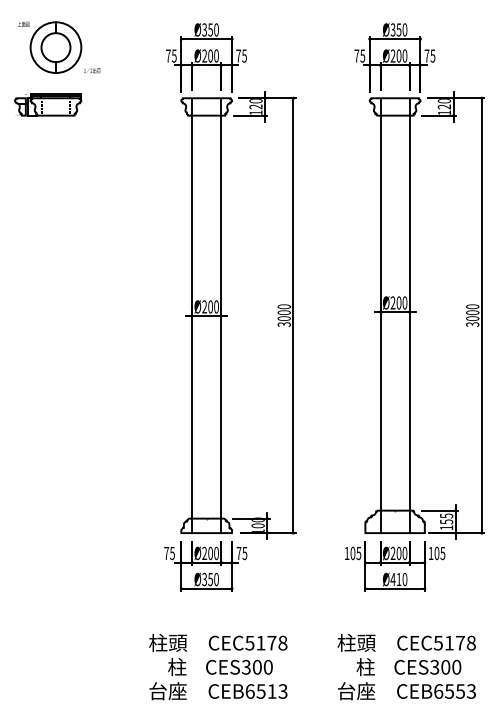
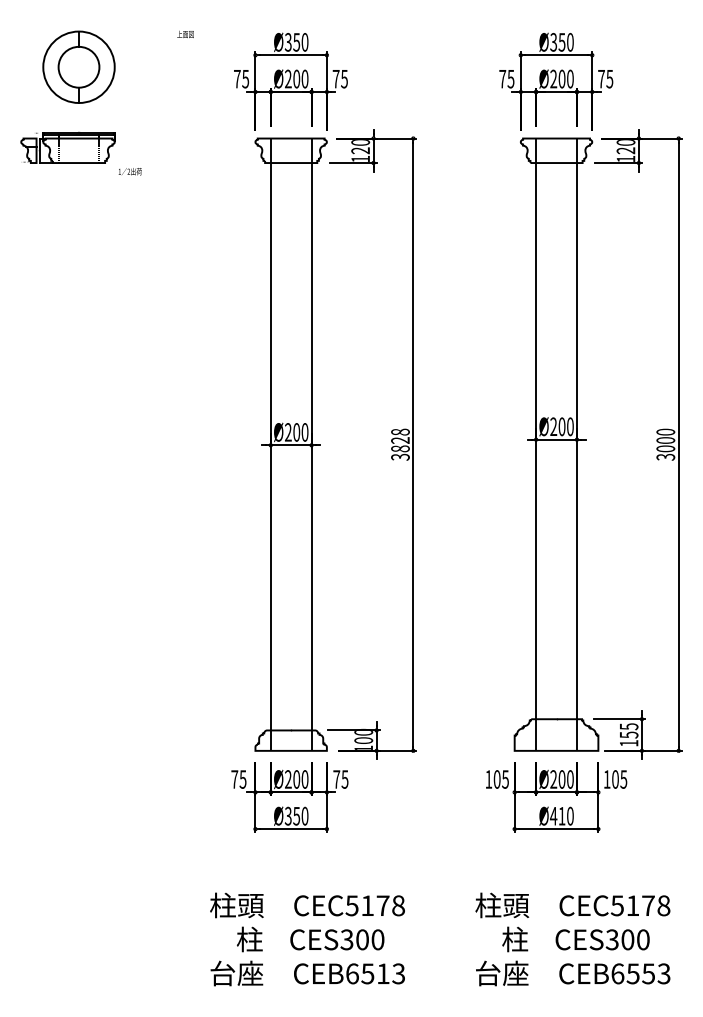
text: (23, 23) -> (185, 33), moved
text: (92, 70) -> (130, 171), moved
text: (283, 312) -> (399, 440), 3000 -> 3828

